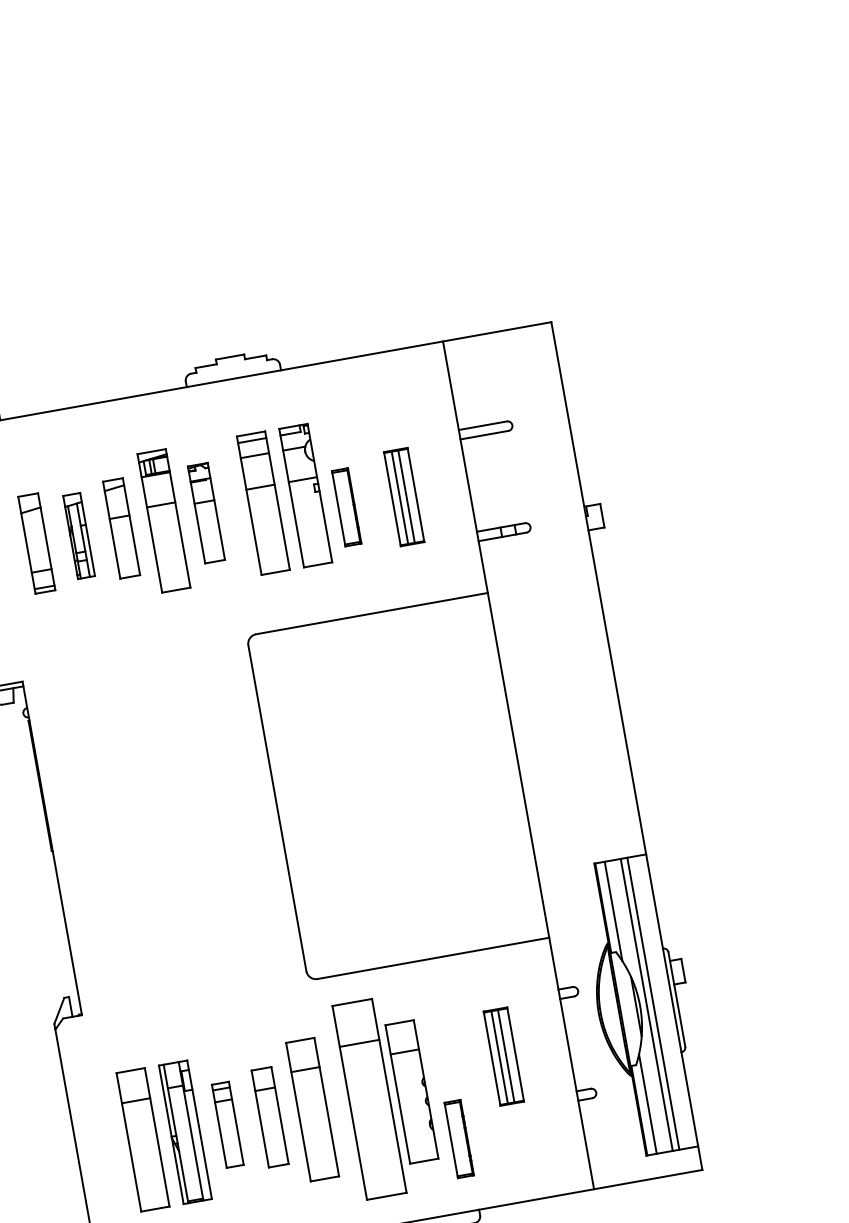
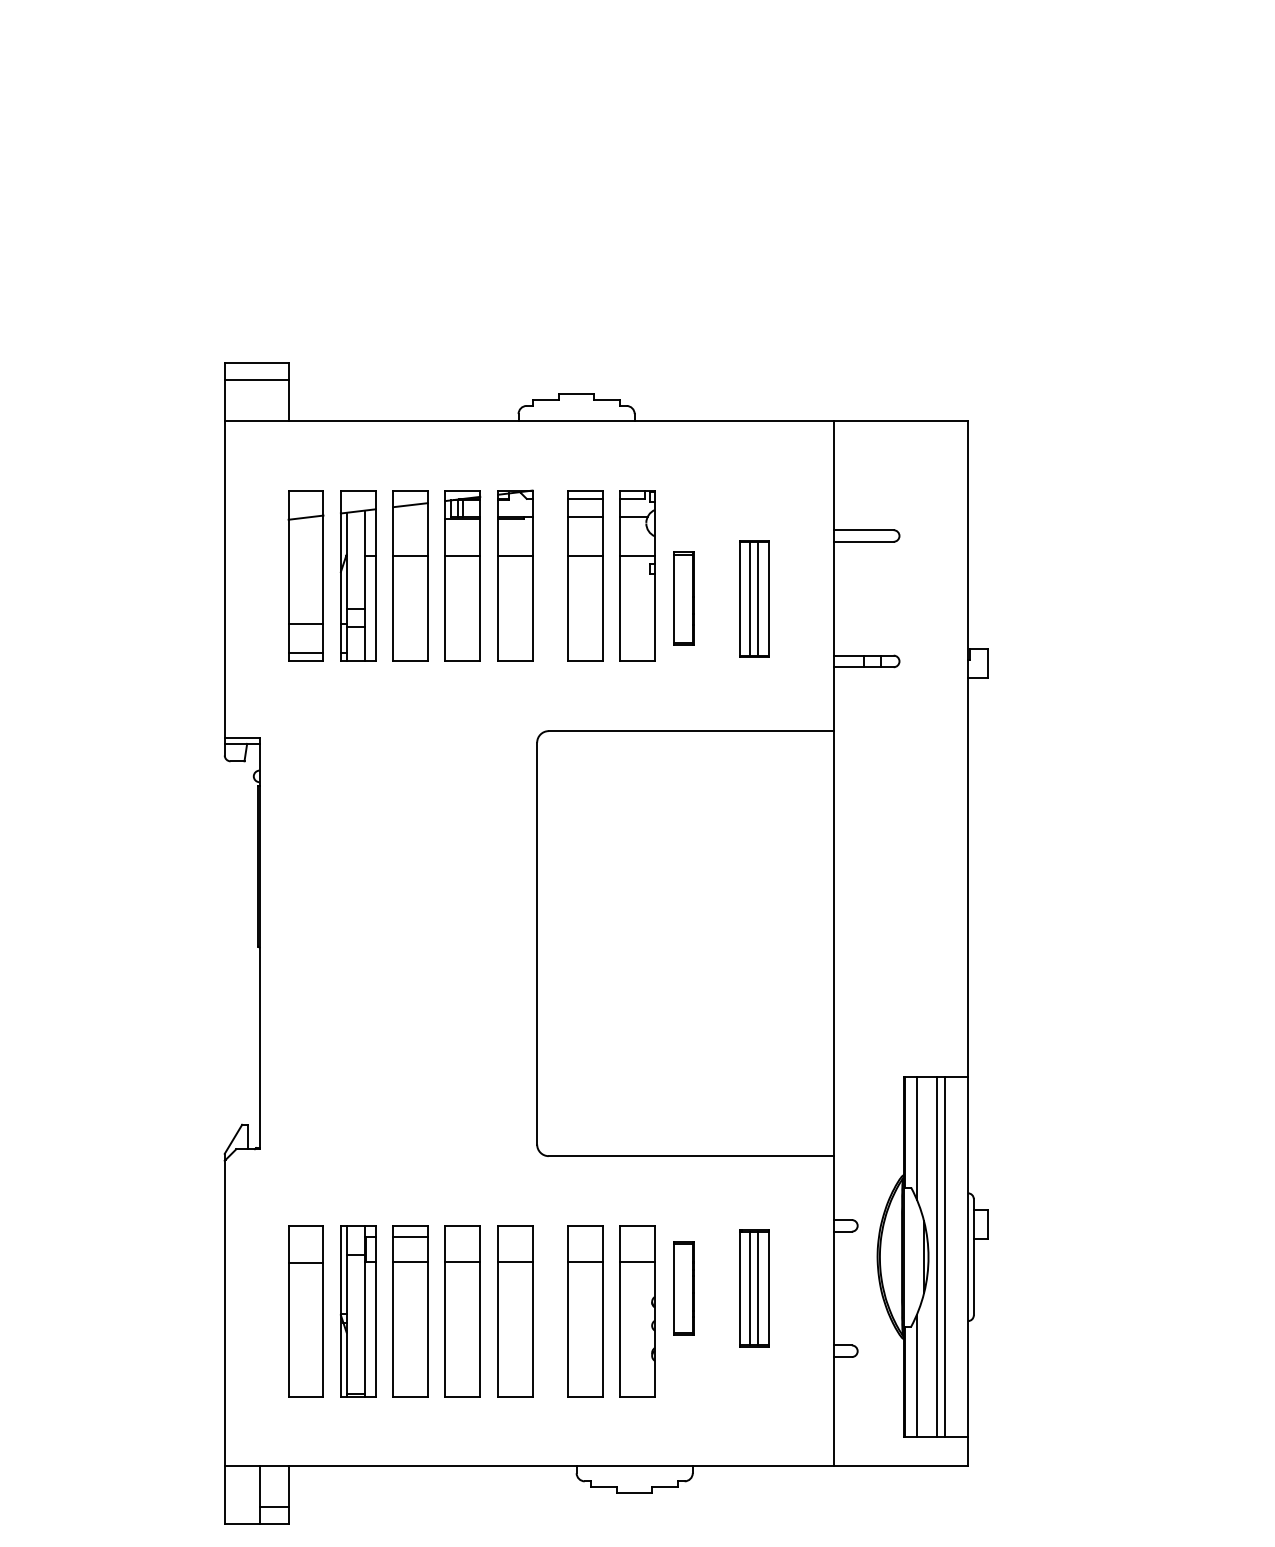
part: (206, 512) -> (515, 575), size x1.43
part: (121, 528) -> (410, 575), size x1.43
part: (78, 535) -> (357, 575), size x1.67
part: (36, 543) -> (305, 575), size x1.43
part: (369, 1099) -> (585, 1311), size x0.71
part: (269, 1117) -> (462, 1311), size x1.43
part: (227, 1125) -> (410, 1311), size x1.67
part: (458, 1139) -> (683, 1288), moved

